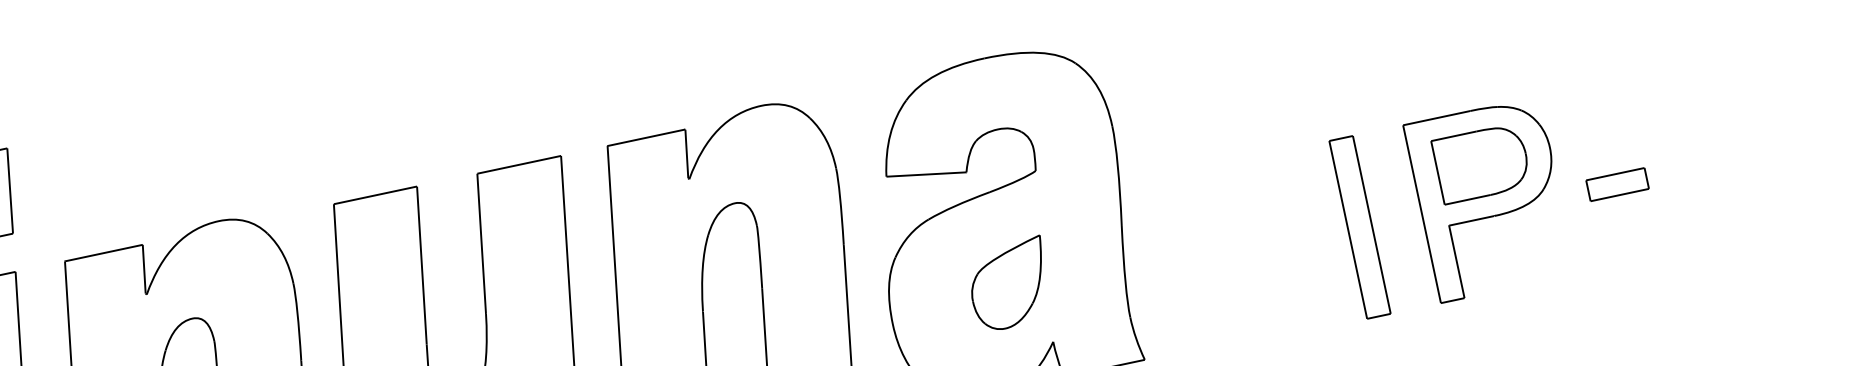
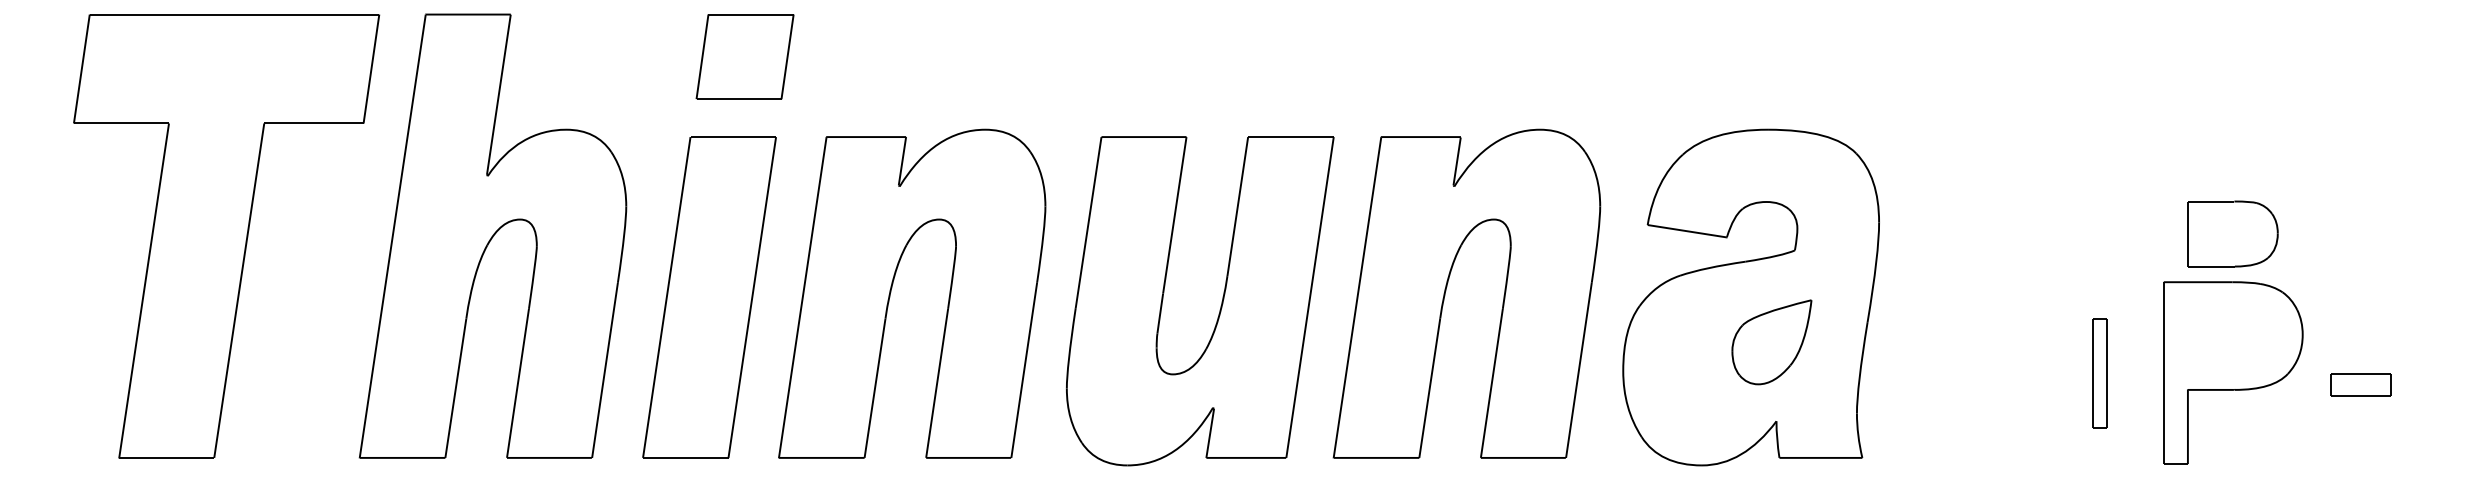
part: (1481, 163) -> (2232, 233), moved
part: (1359, 226) -> (2099, 372), size x0.6
part: (1009, 284) -> (1771, 342), moved

